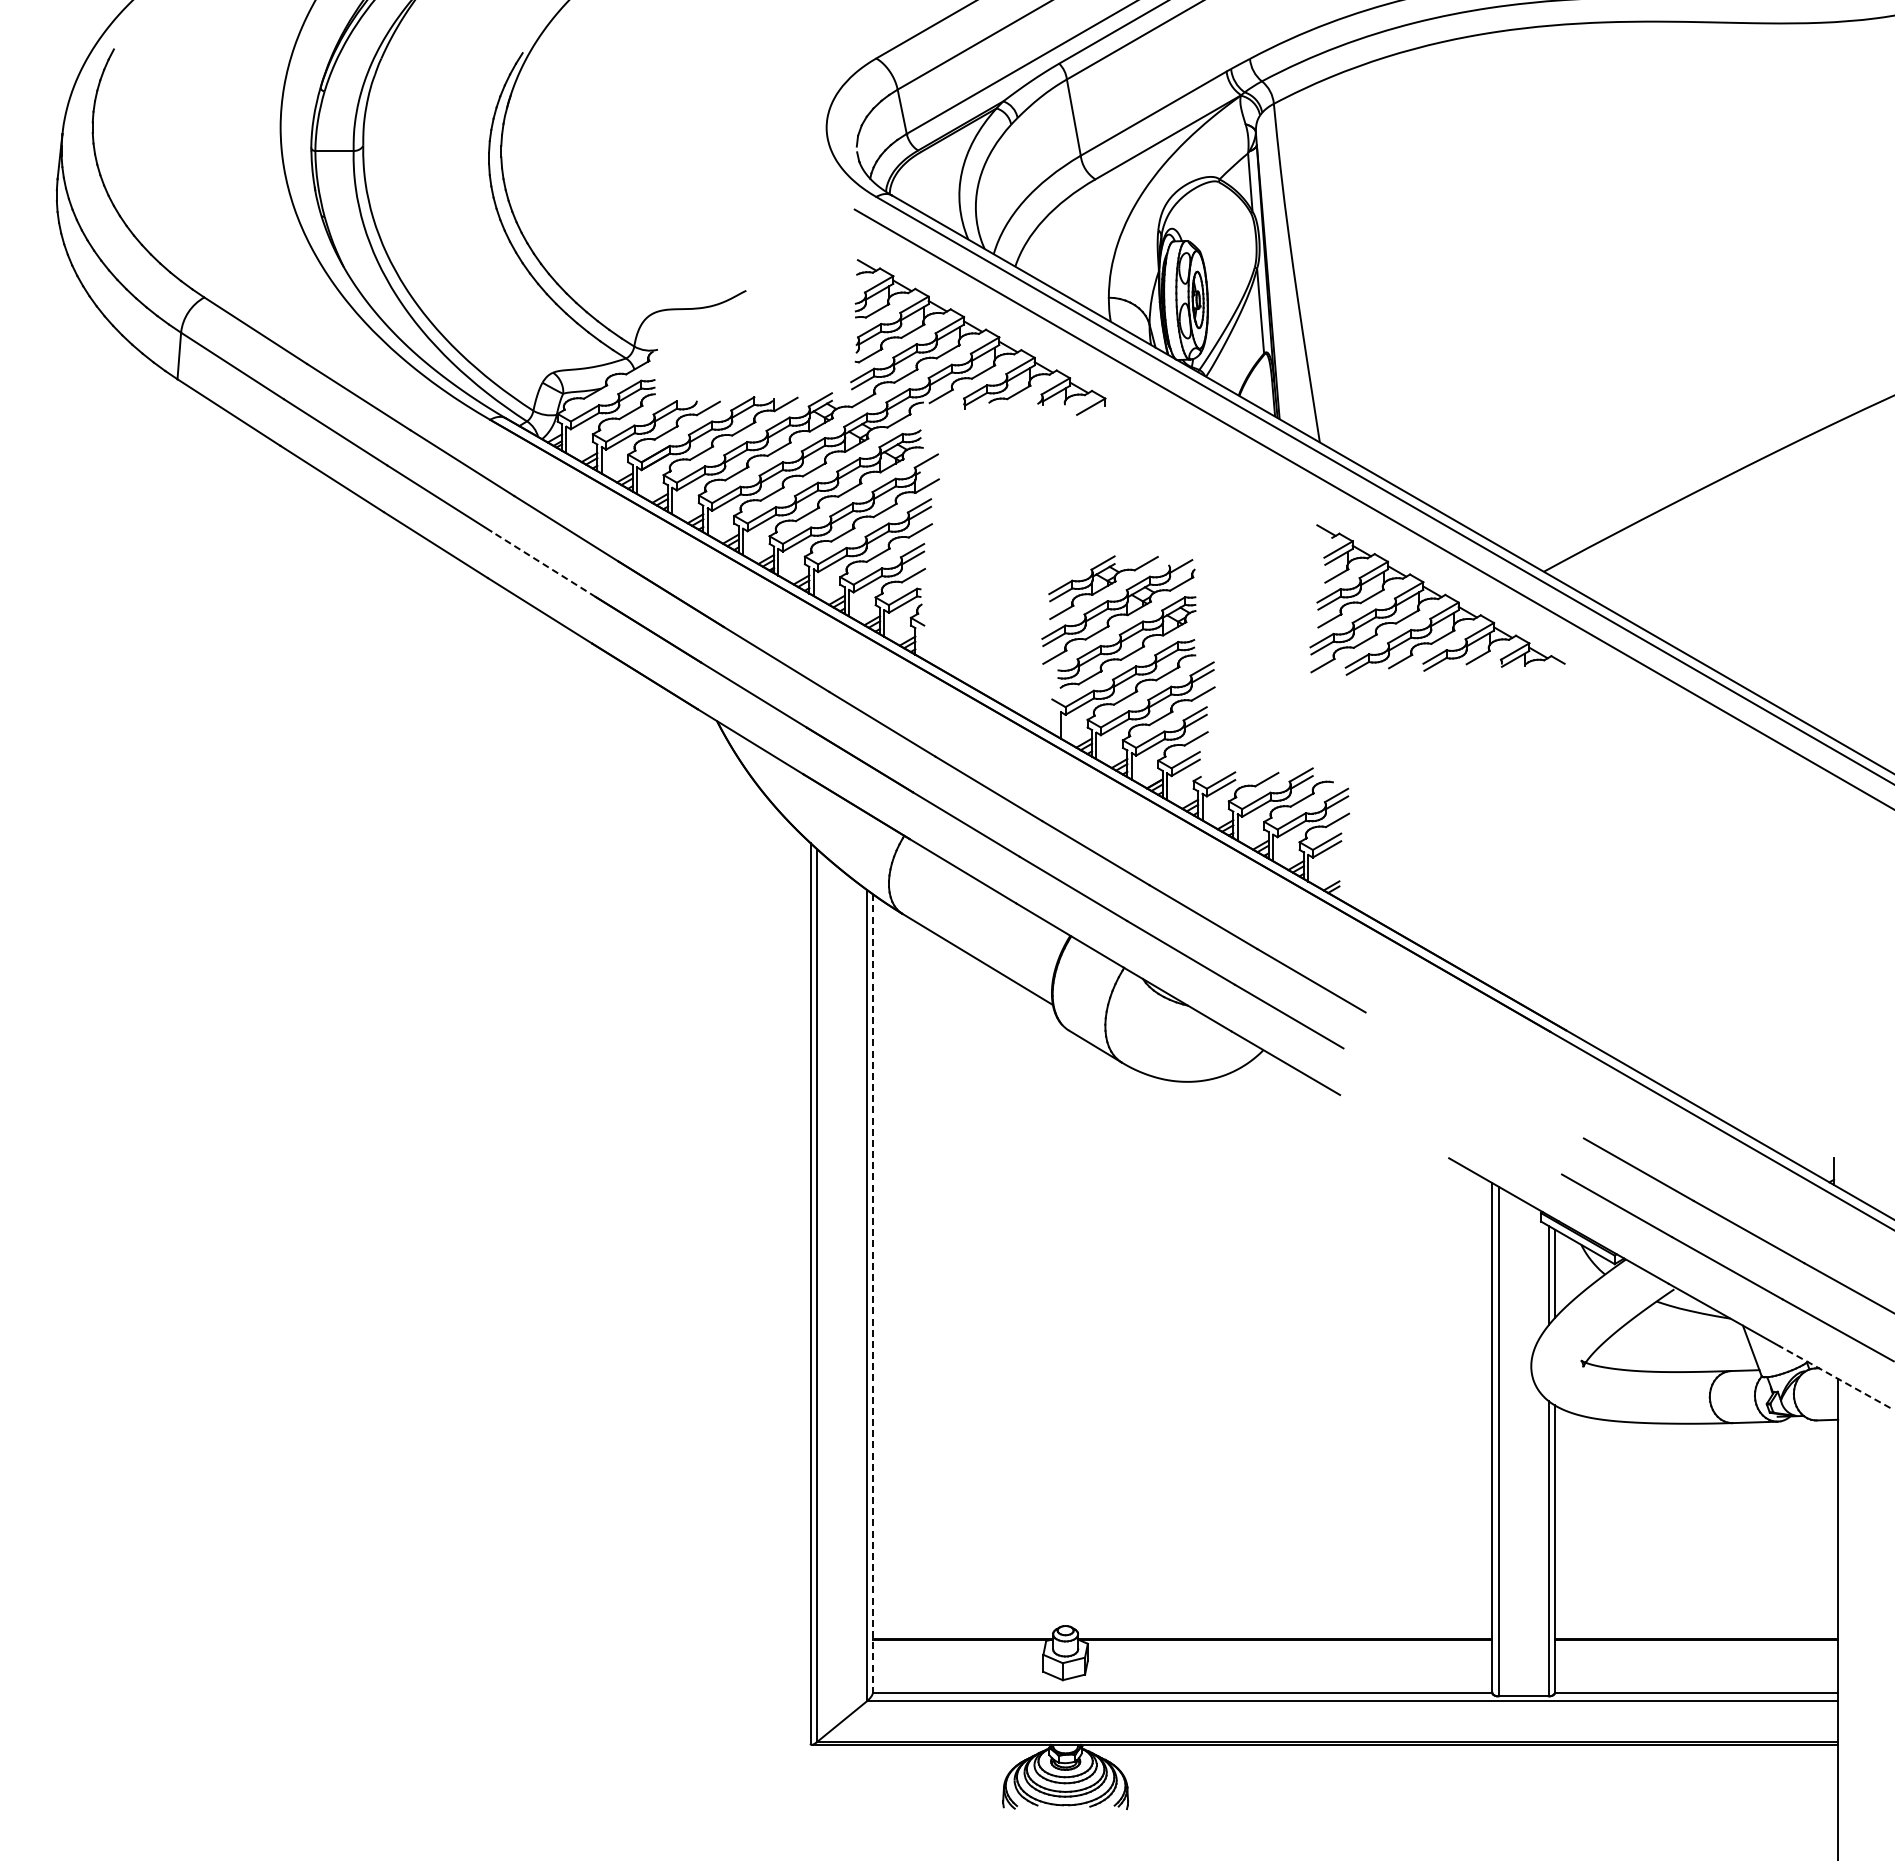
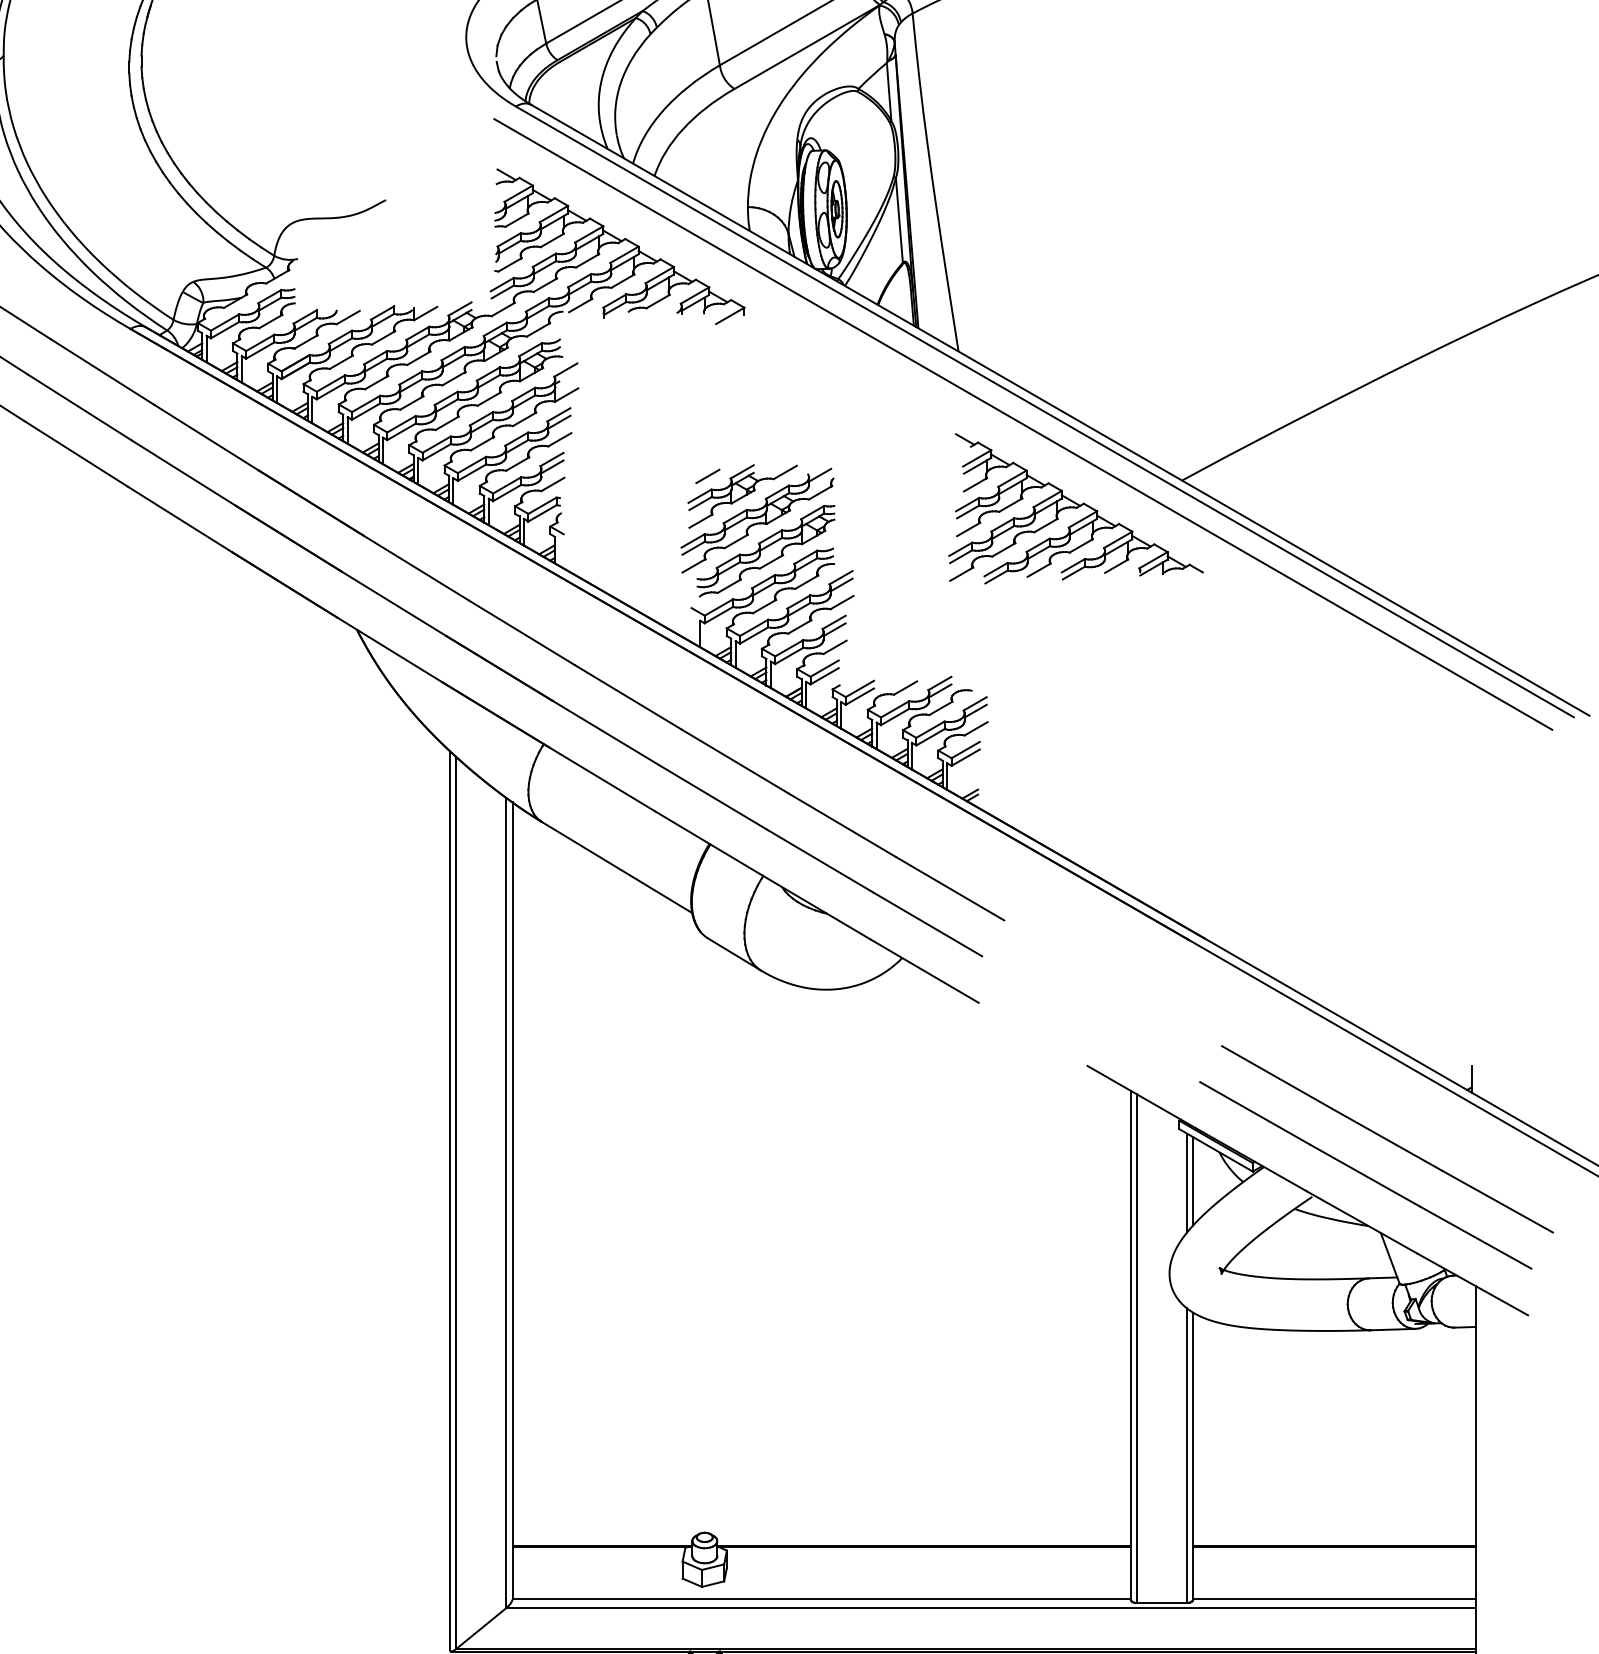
line: (543, 564) -> (183, 473), dashed -> solid
line: (1068, 567) -> (707, 476), added
line: (872, 1294) -> (512, 1201), dashed -> solid
line: (1834, 1377) -> (1472, 1284), dashed -> solid

